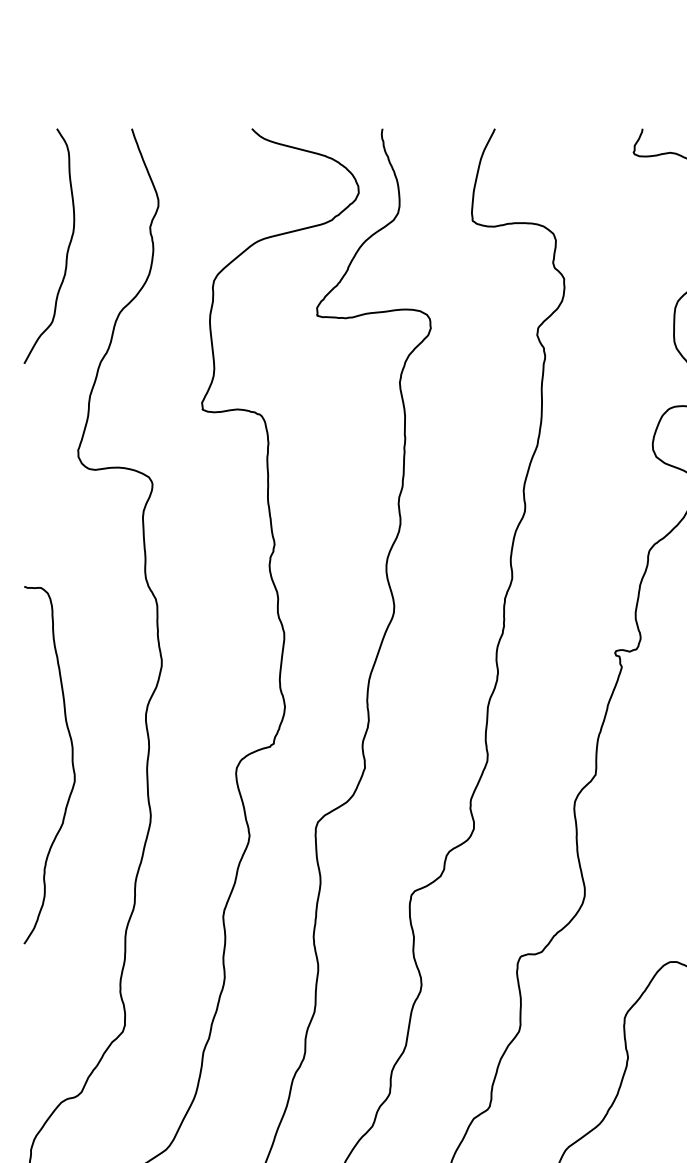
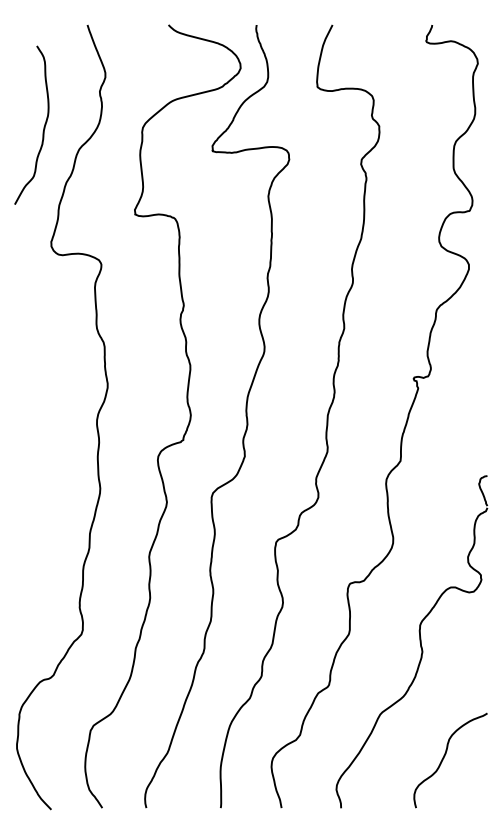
curve: (66, 248) -> (43, 126), moved
curve: (71, 765) -> (46, 454), removed

